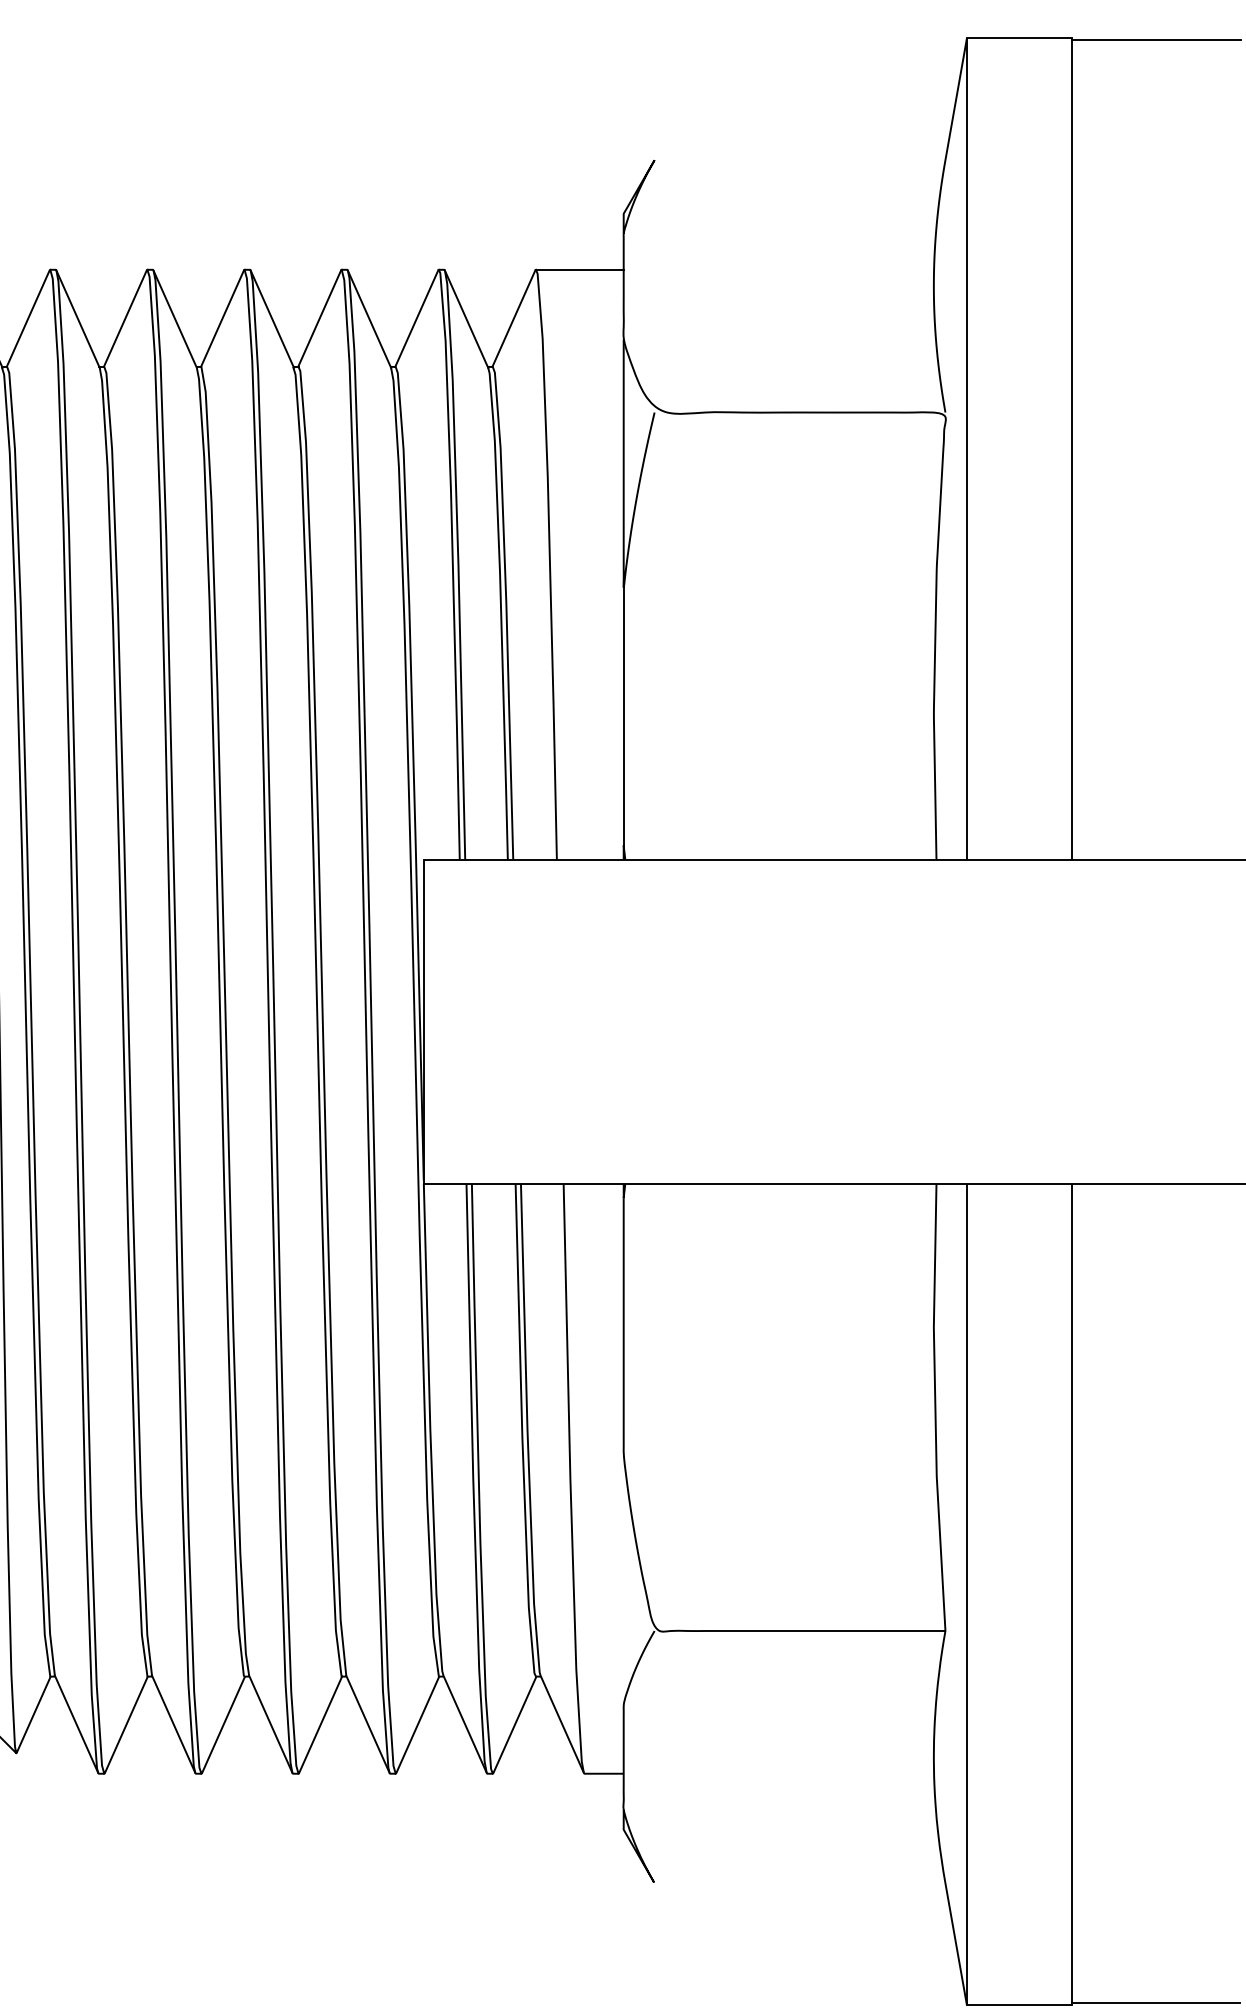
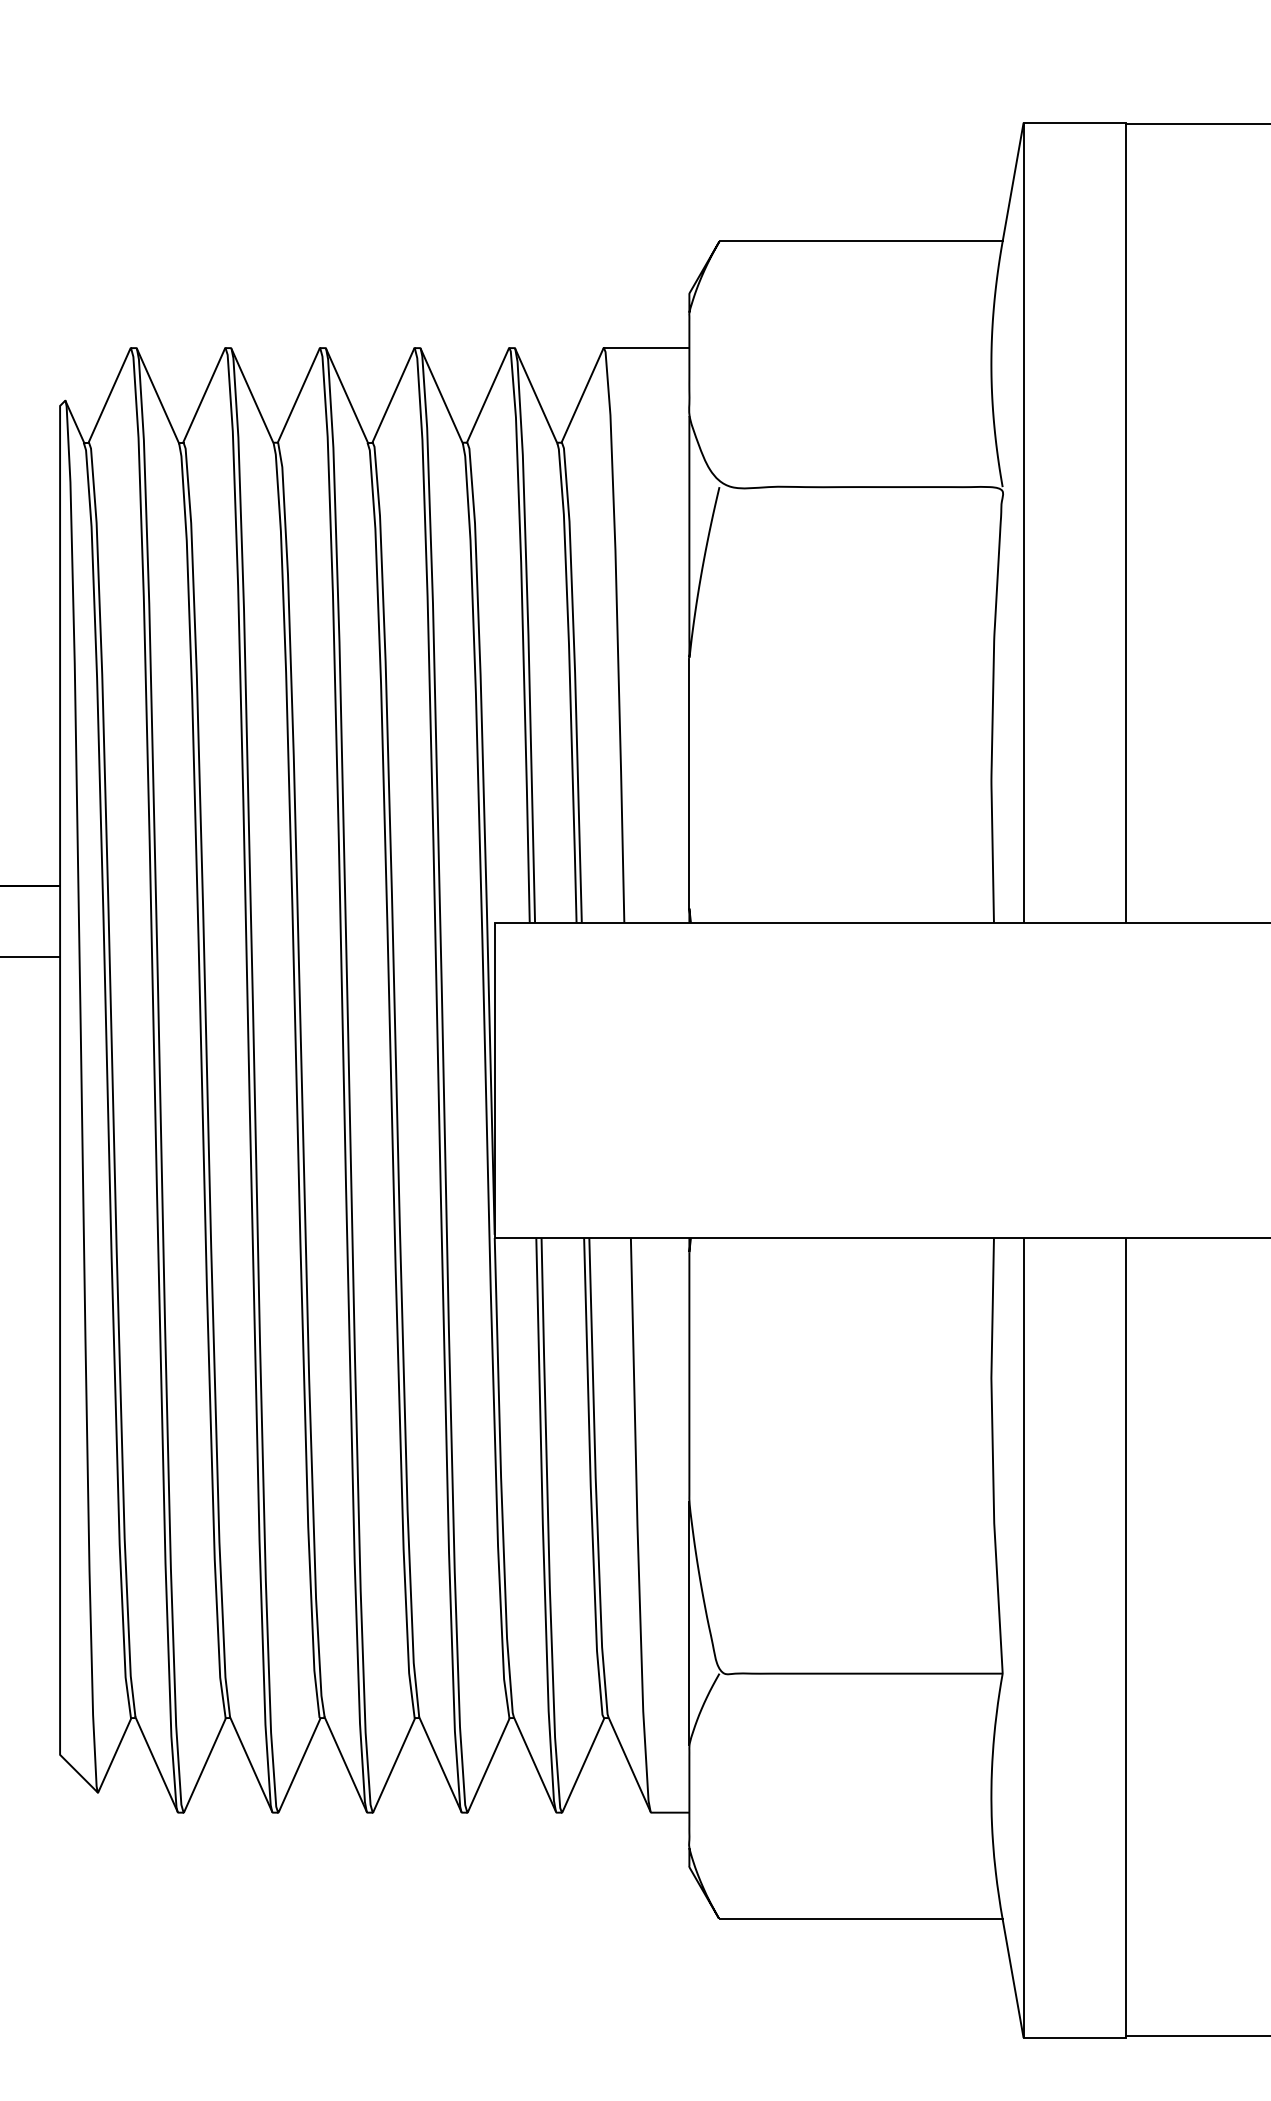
line: (799, 160) -> (860, 241), added
line: (623, 1578) -> (689, 1622), added
line: (799, 1883) -> (860, 1919), added

